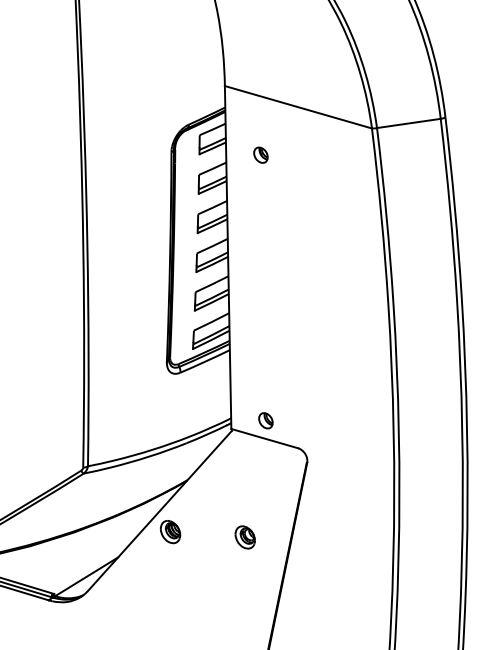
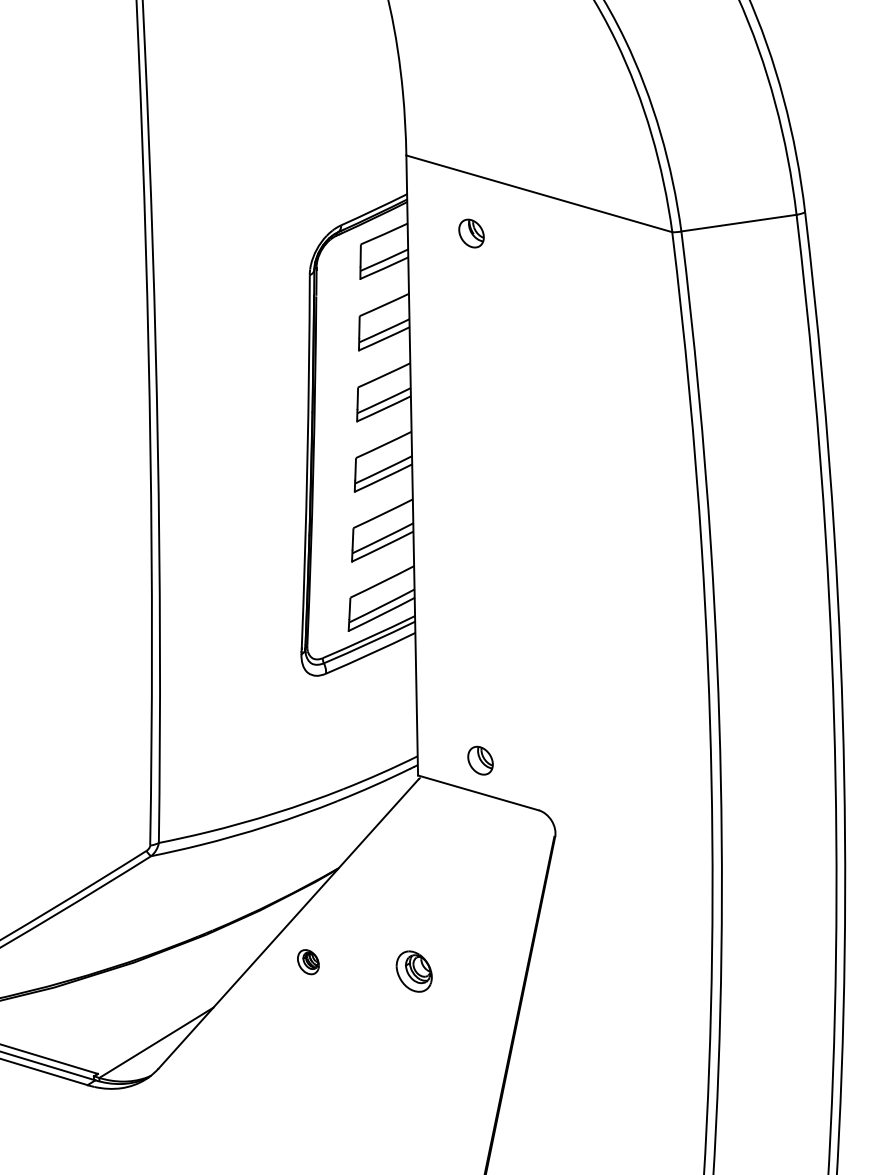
part: (260, 154) -> (470, 232), moved
part: (170, 532) -> (308, 962), size x0.6
part: (244, 537) -> (412, 971), moved

